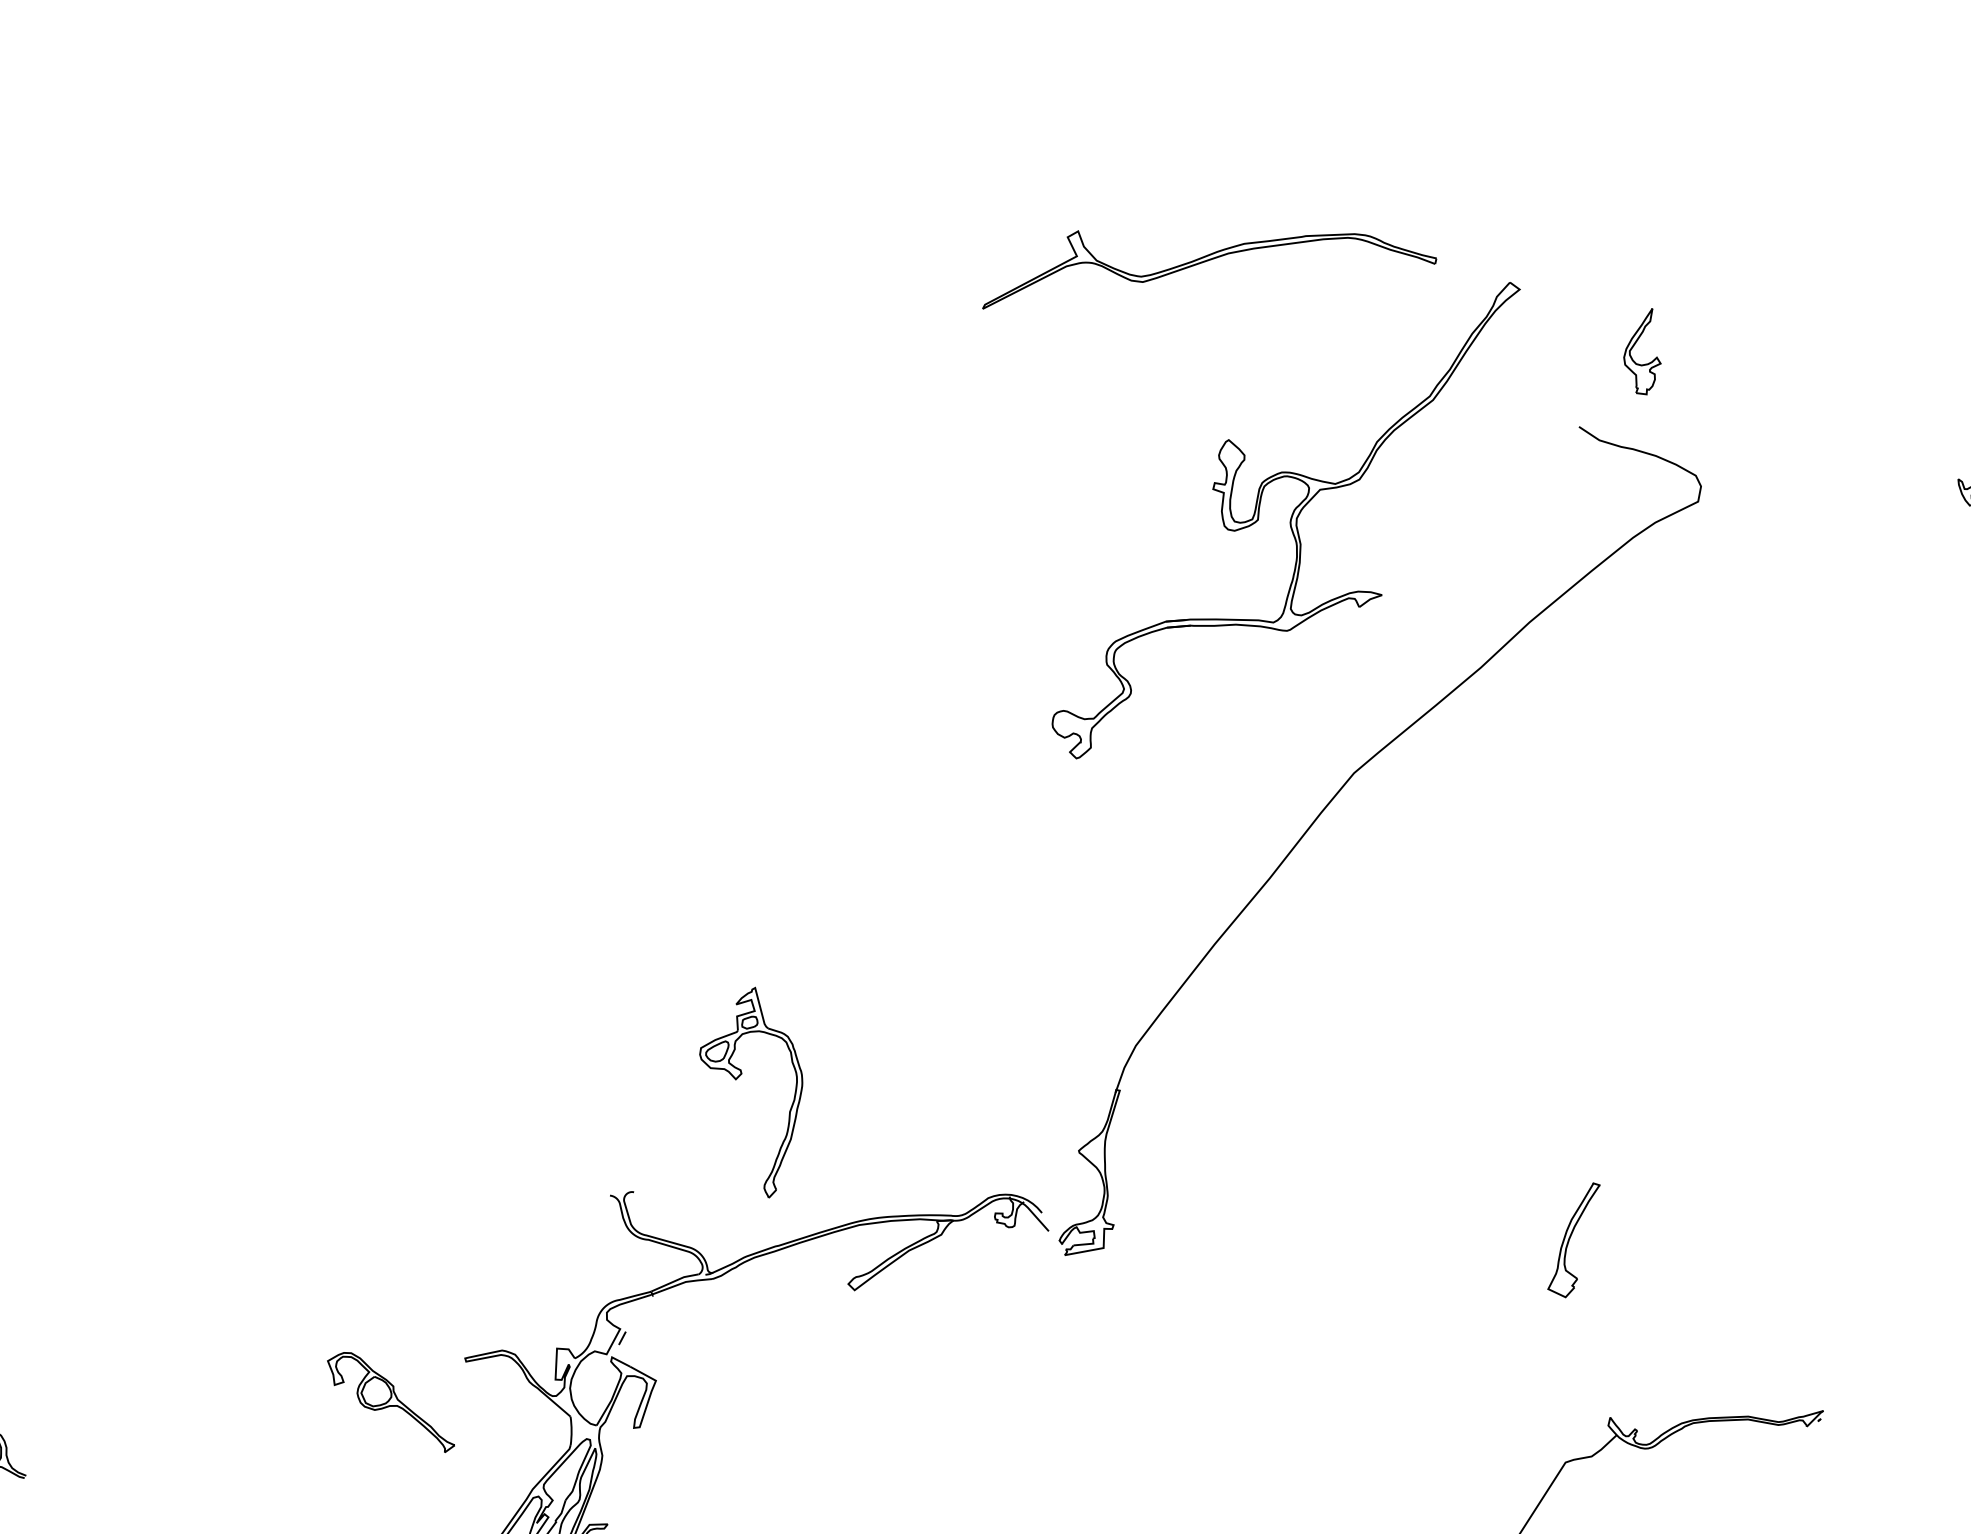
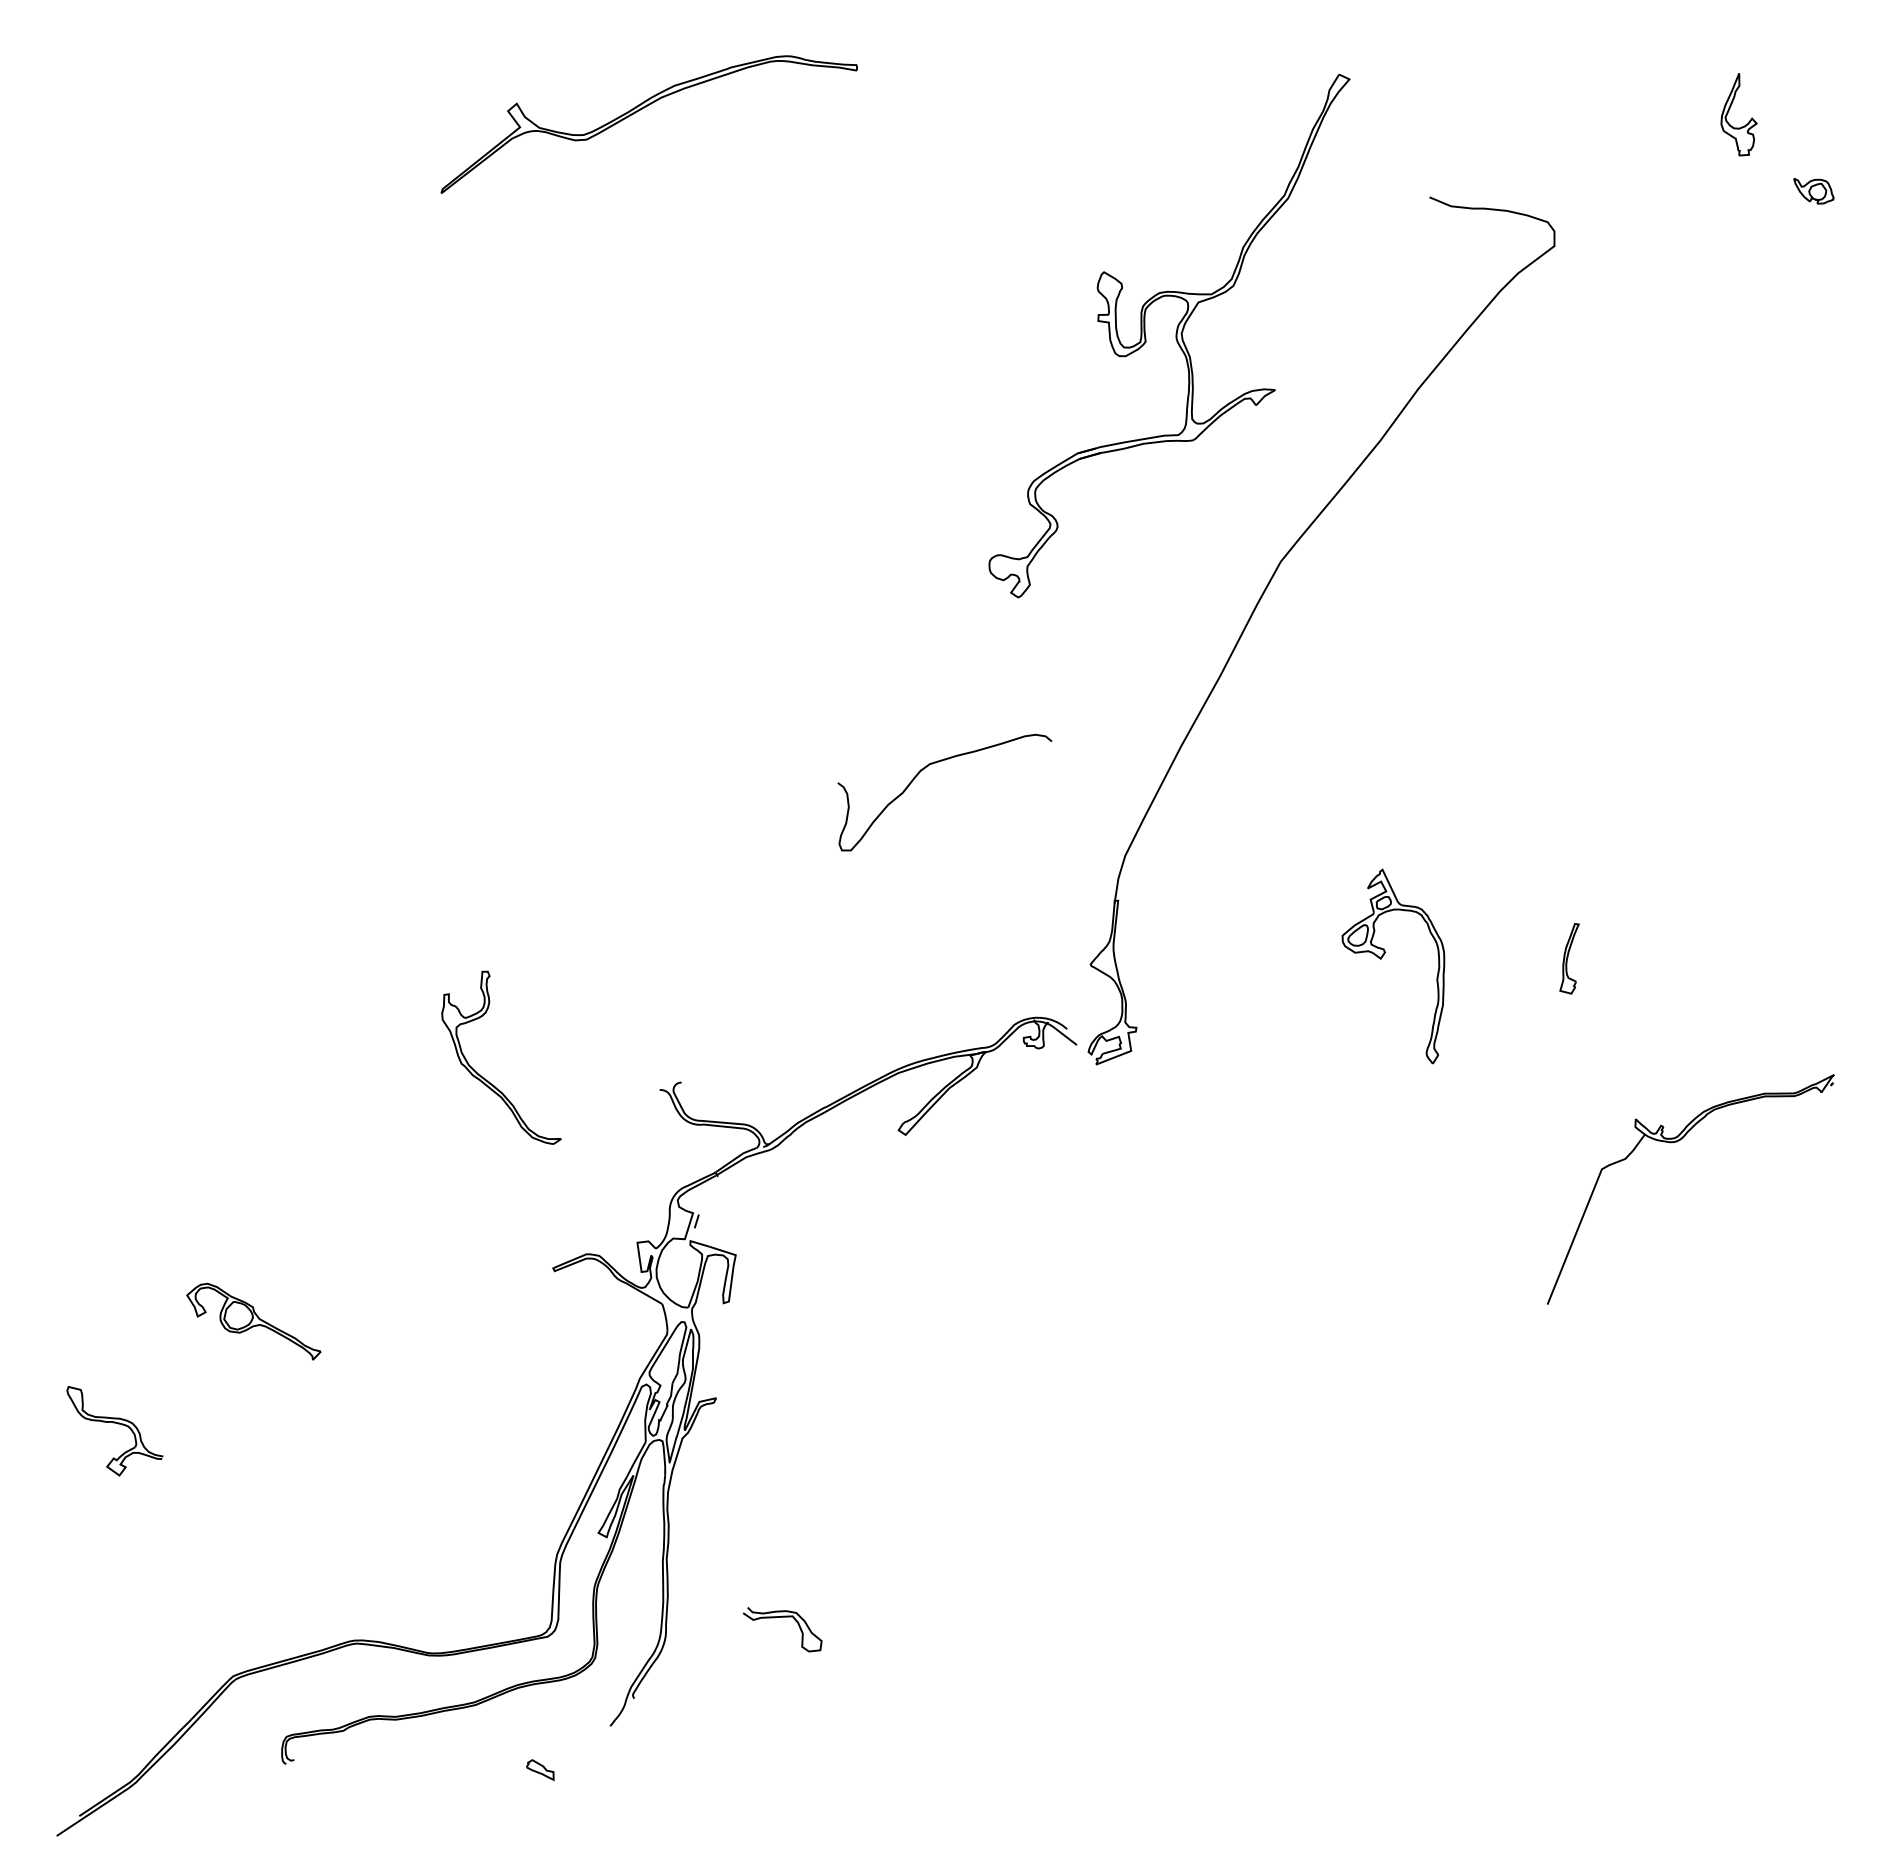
part: (1203, 263) -> (639, 111), moved
part: (1635, 345) -> (1729, 111), moved
curve: (949, 915) -> (927, 767), added
part: (737, 1079) -> (1382, 958), moved
part: (431, 1148) -> (484, 1077), added
part: (1573, 1238) -> (1569, 958), size x0.62
part: (391, 1401) -> (253, 1321), moved

